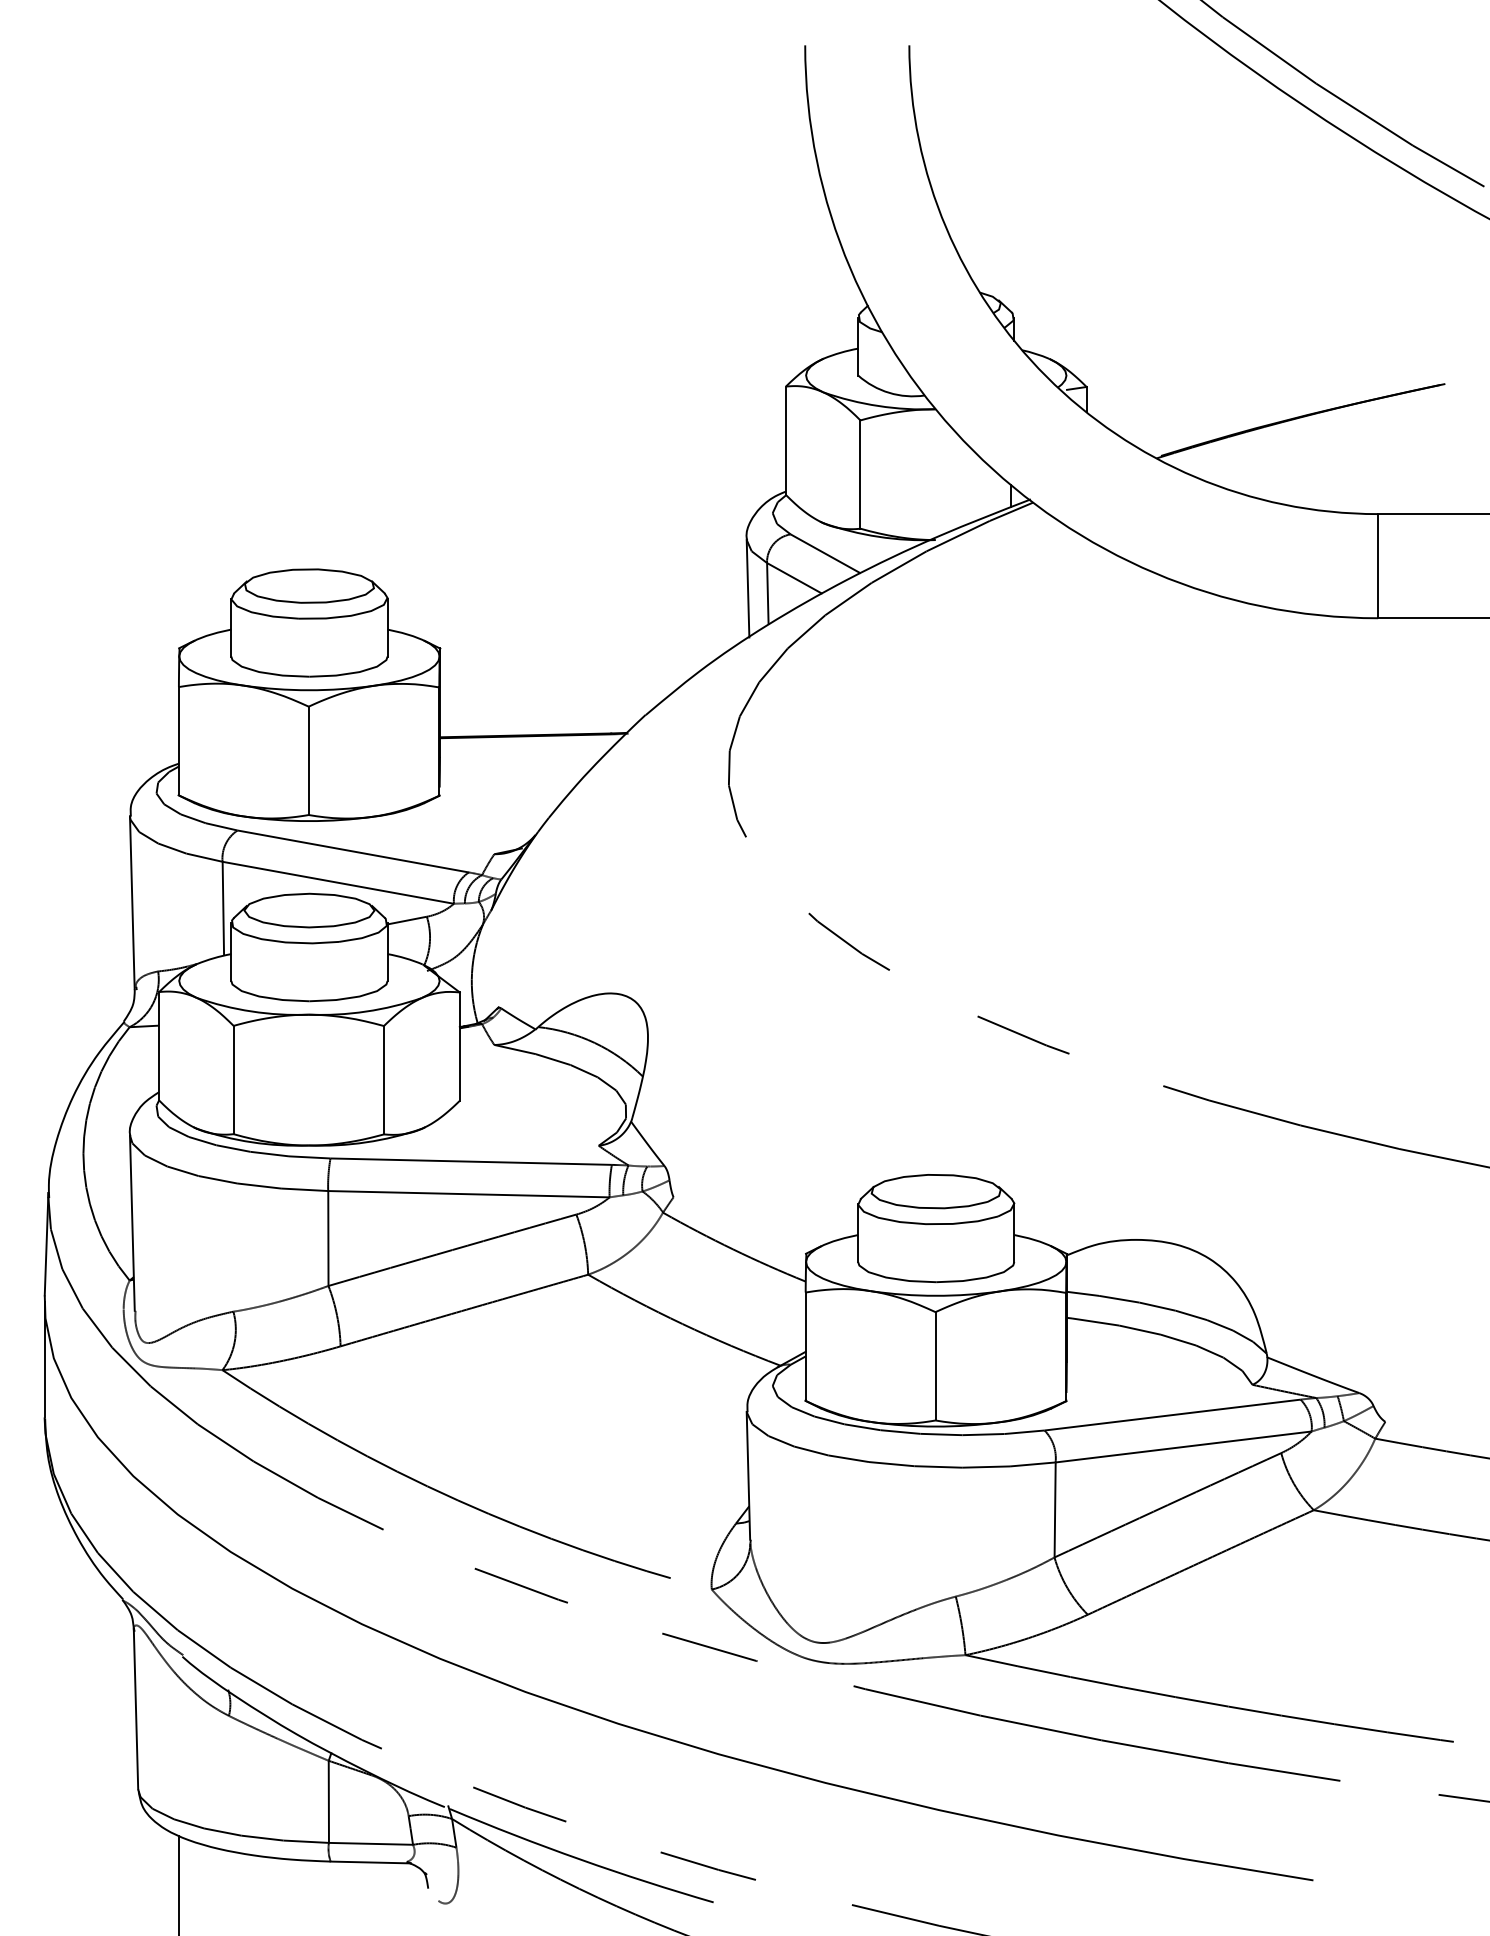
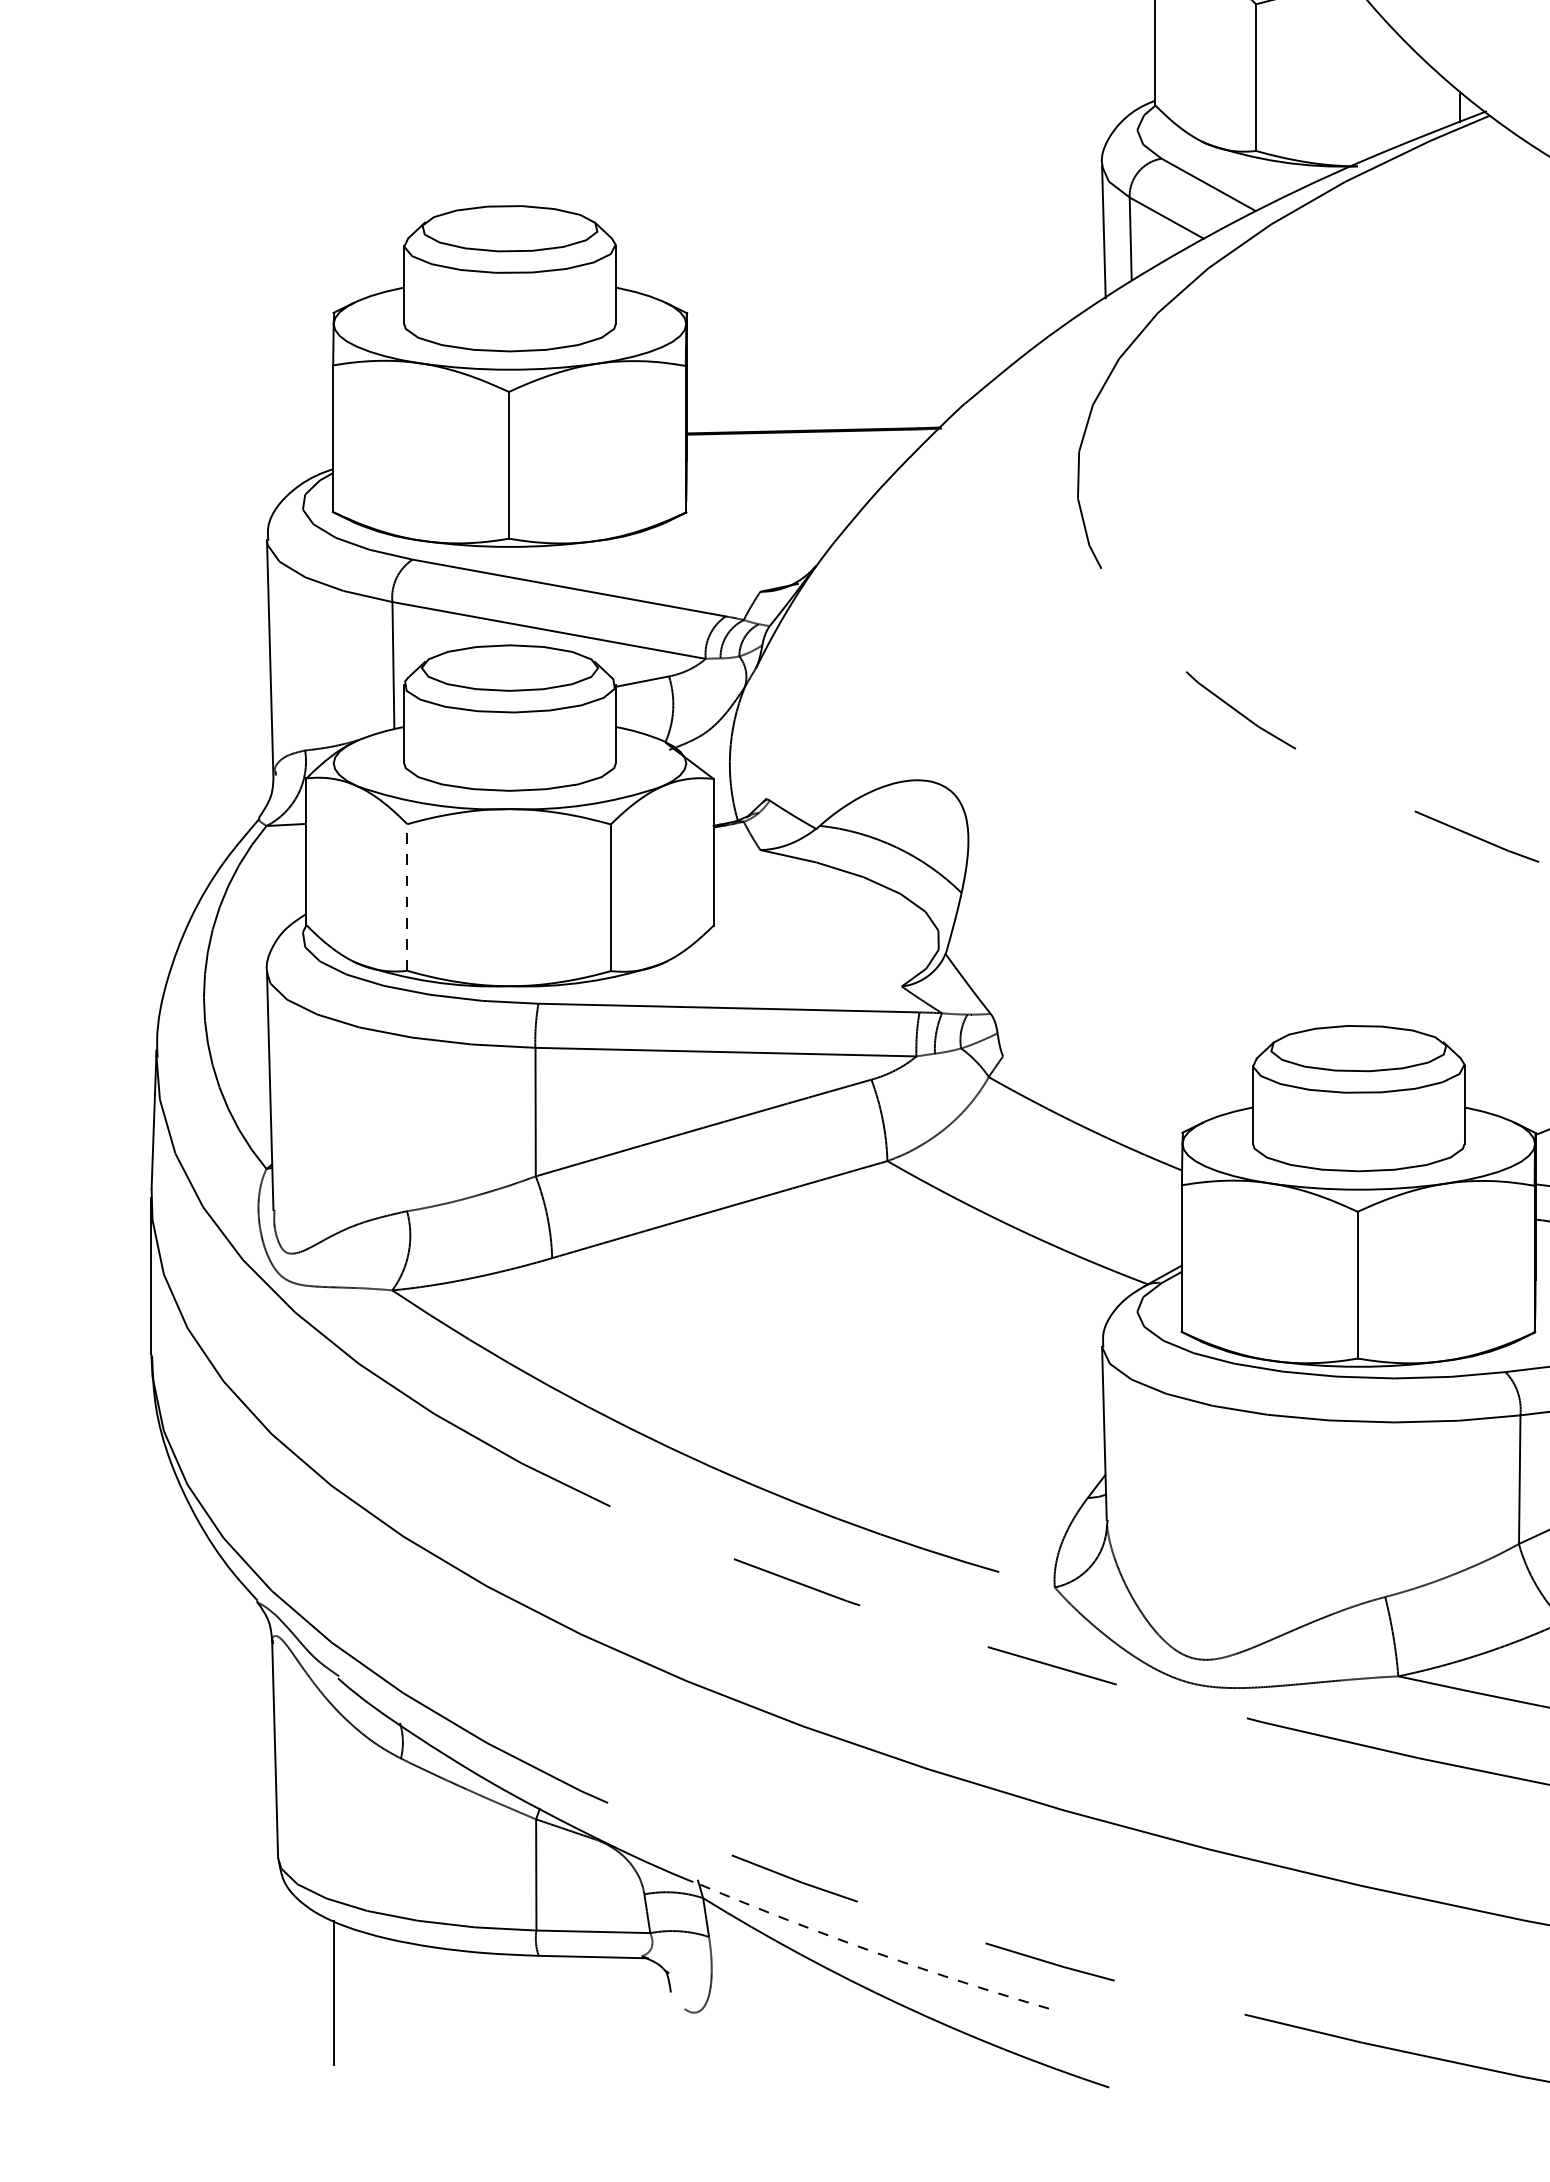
line: (233, 1079) -> (407, 896), solid -> dashed
arc: (580, 1859) -> (877, 1953), solid -> dashed

